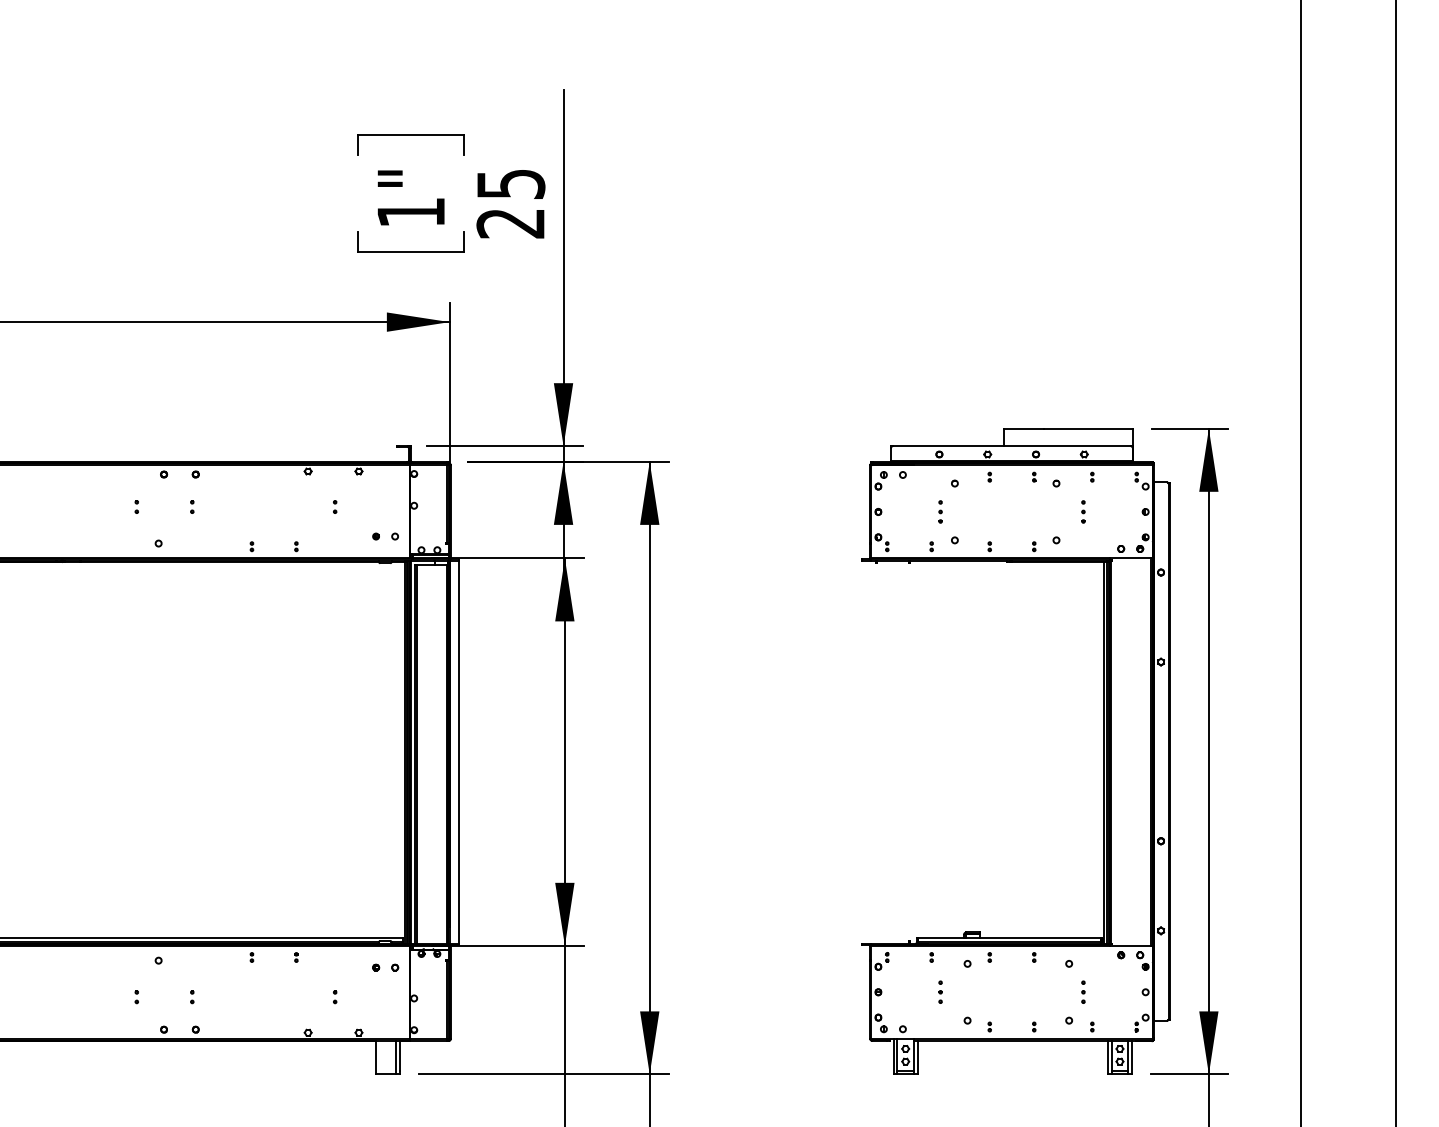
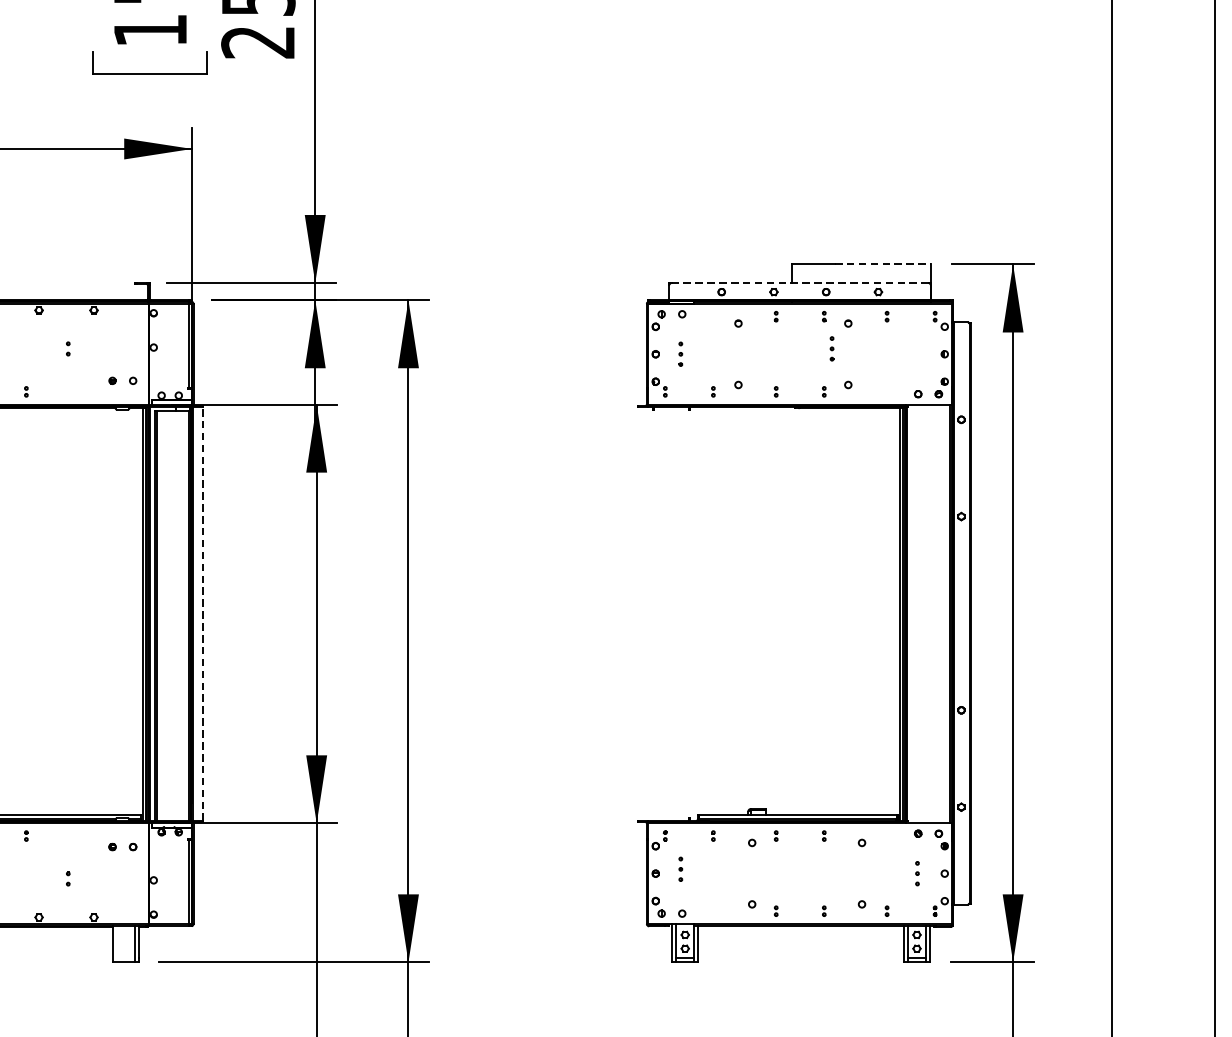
line: (1088, 428) -> (882, 264), solid -> dashed
line: (1011, 446) -> (799, 283), solid -> dashed
part: (940, 511) -> (680, 353), moved
part: (1083, 511) -> (832, 348), moved
line: (459, 751) -> (202, 613), solid -> dashed
part: (940, 991) -> (680, 868), moved
part: (1083, 991) -> (917, 872), moved

